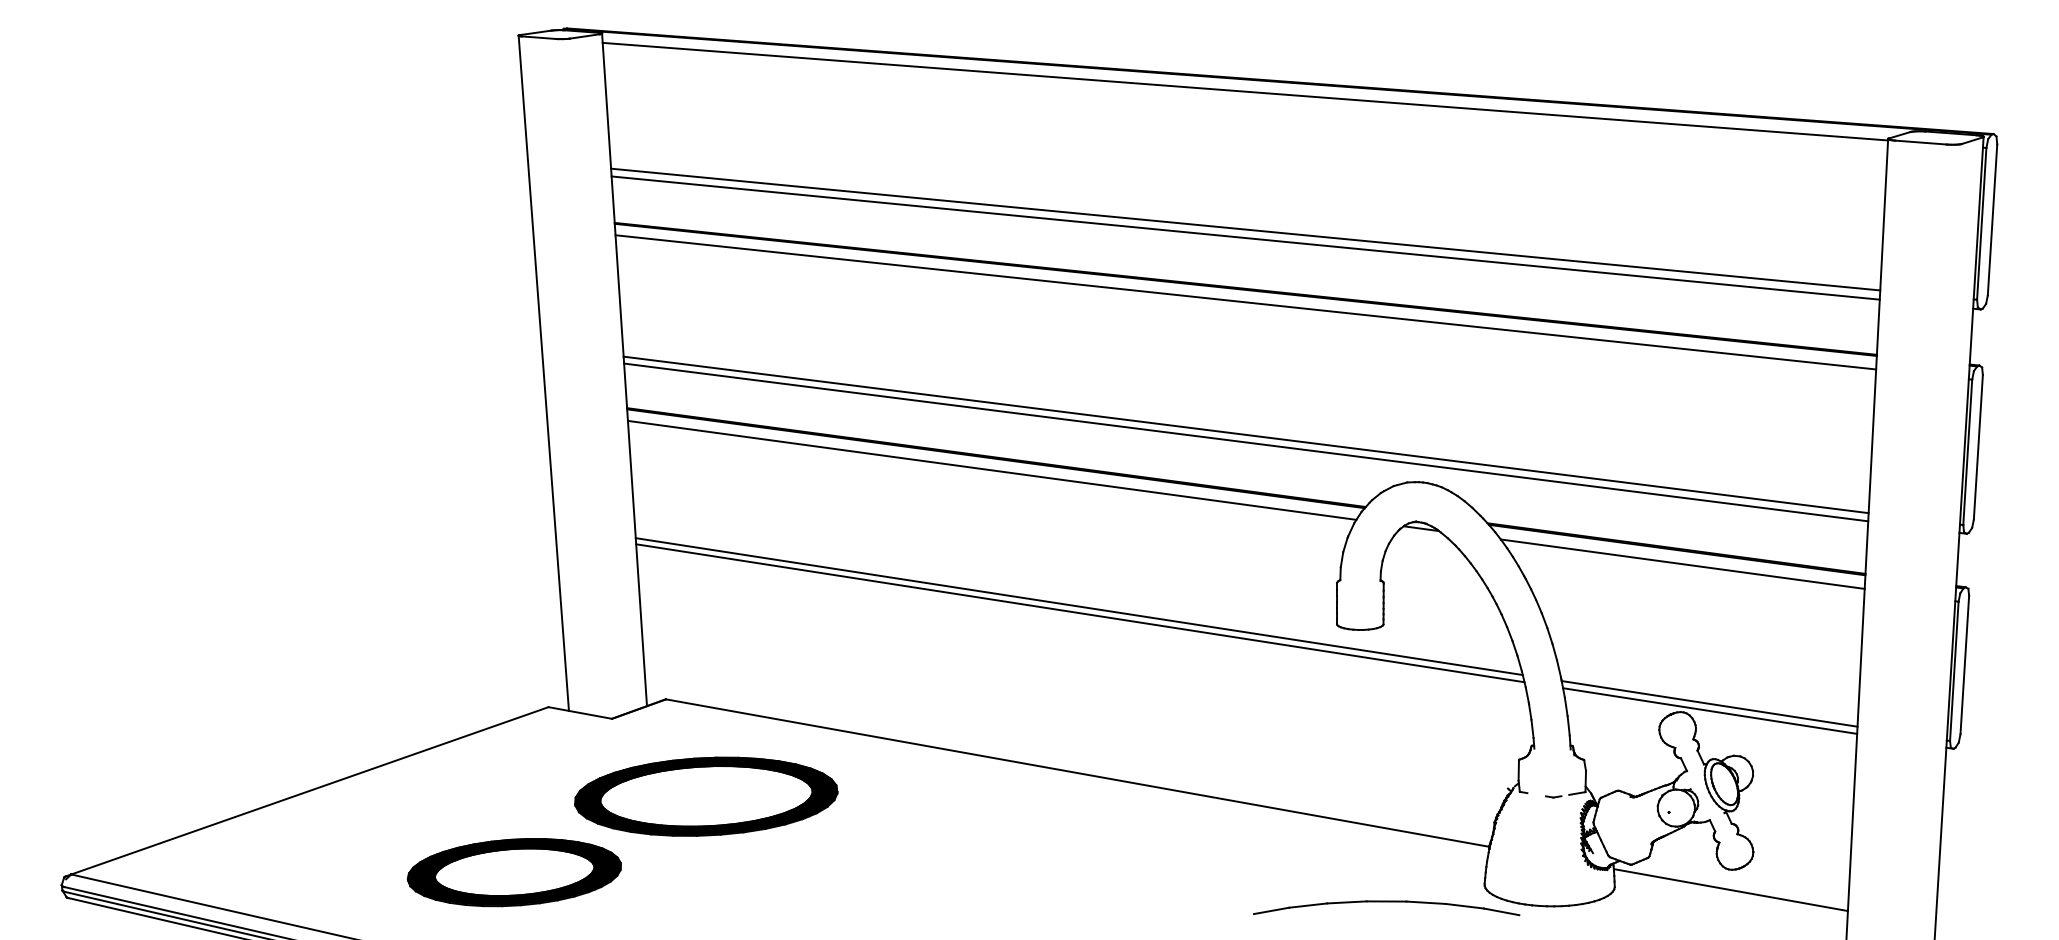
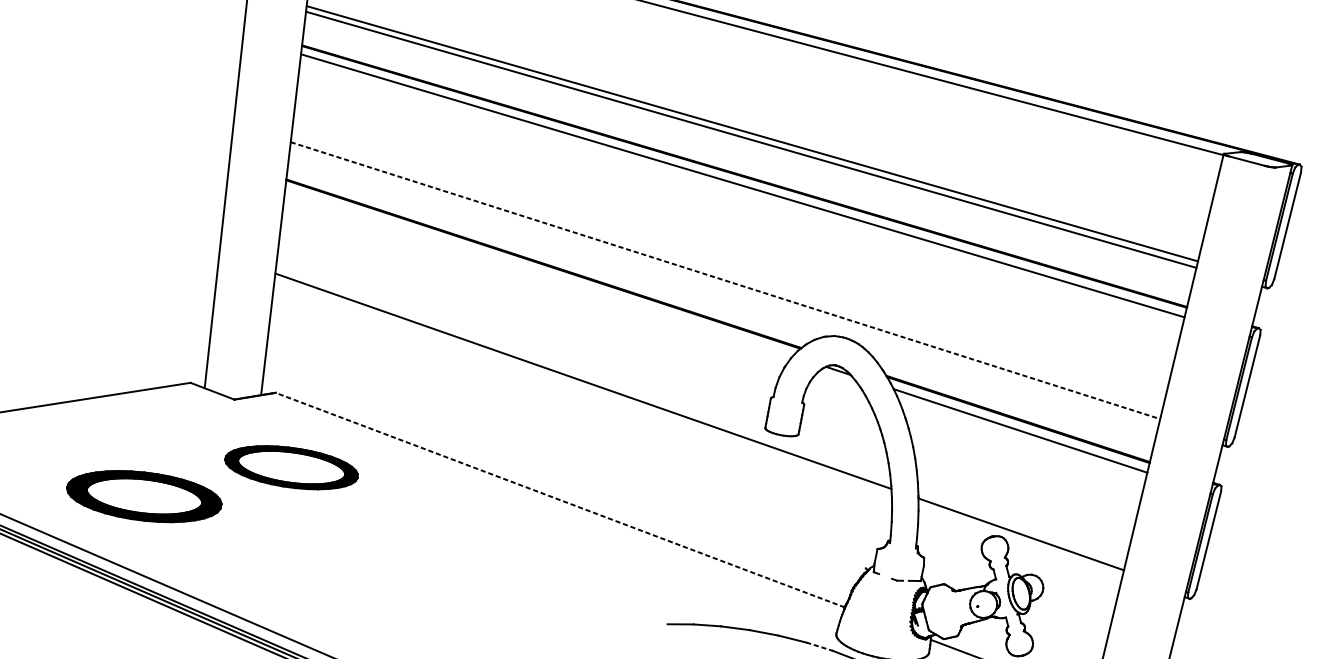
line: (1246, 434) -> (725, 280), solid -> dashed
line: (1246, 442) -> (724, 286), removed
line: (991, 469) -> (538, 271), removed
line: (1080, 613) -> (583, 386), removed
line: (1710, 710) -> (1020, 539), removed
line: (1077, 773) -> (560, 500), solid -> dashed
part: (706, 796) -> (291, 467), size x0.7
line: (1465, 906) -> (819, 646), solid -> dashed

